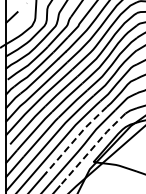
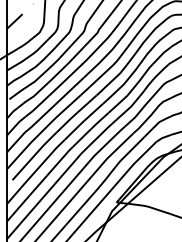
line: (76, 138) -> (95, 172), dashed -> solid
line: (92, 148) -> (115, 185), dashed -> solid

